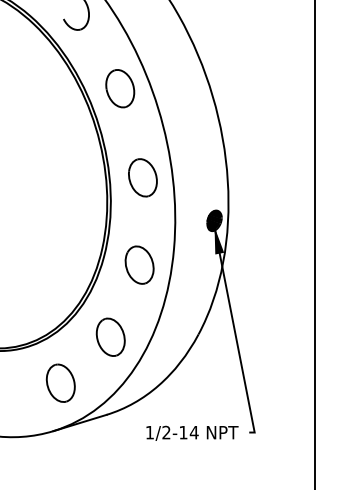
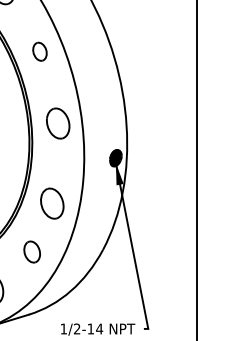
part: (120, 88) -> (40, 51), size x0.6
part: (139, 264) -> (52, 203), moved
part: (110, 336) -> (32, 251), size x0.7

